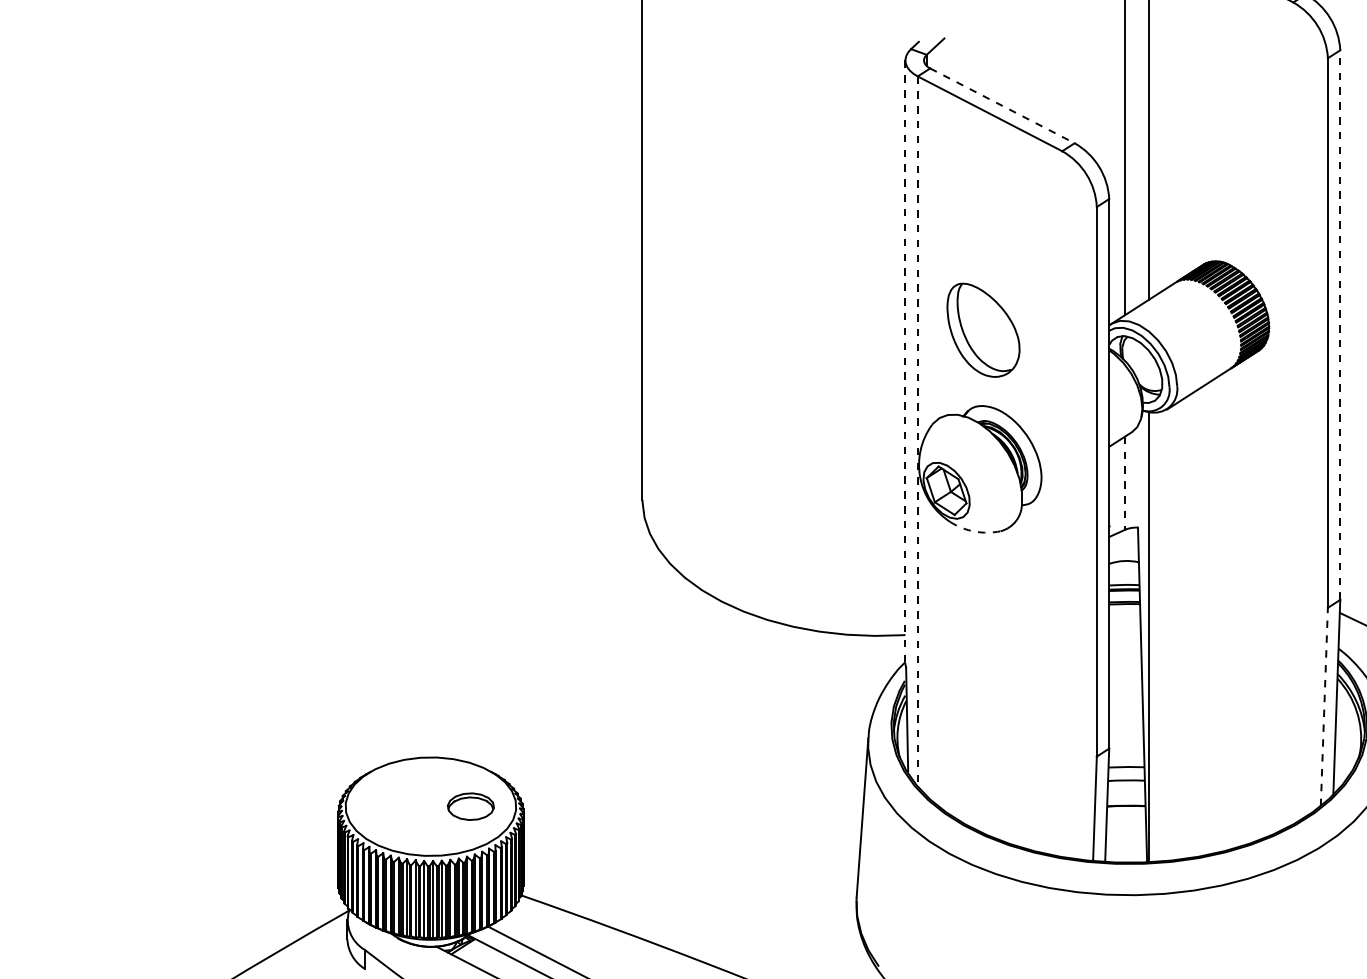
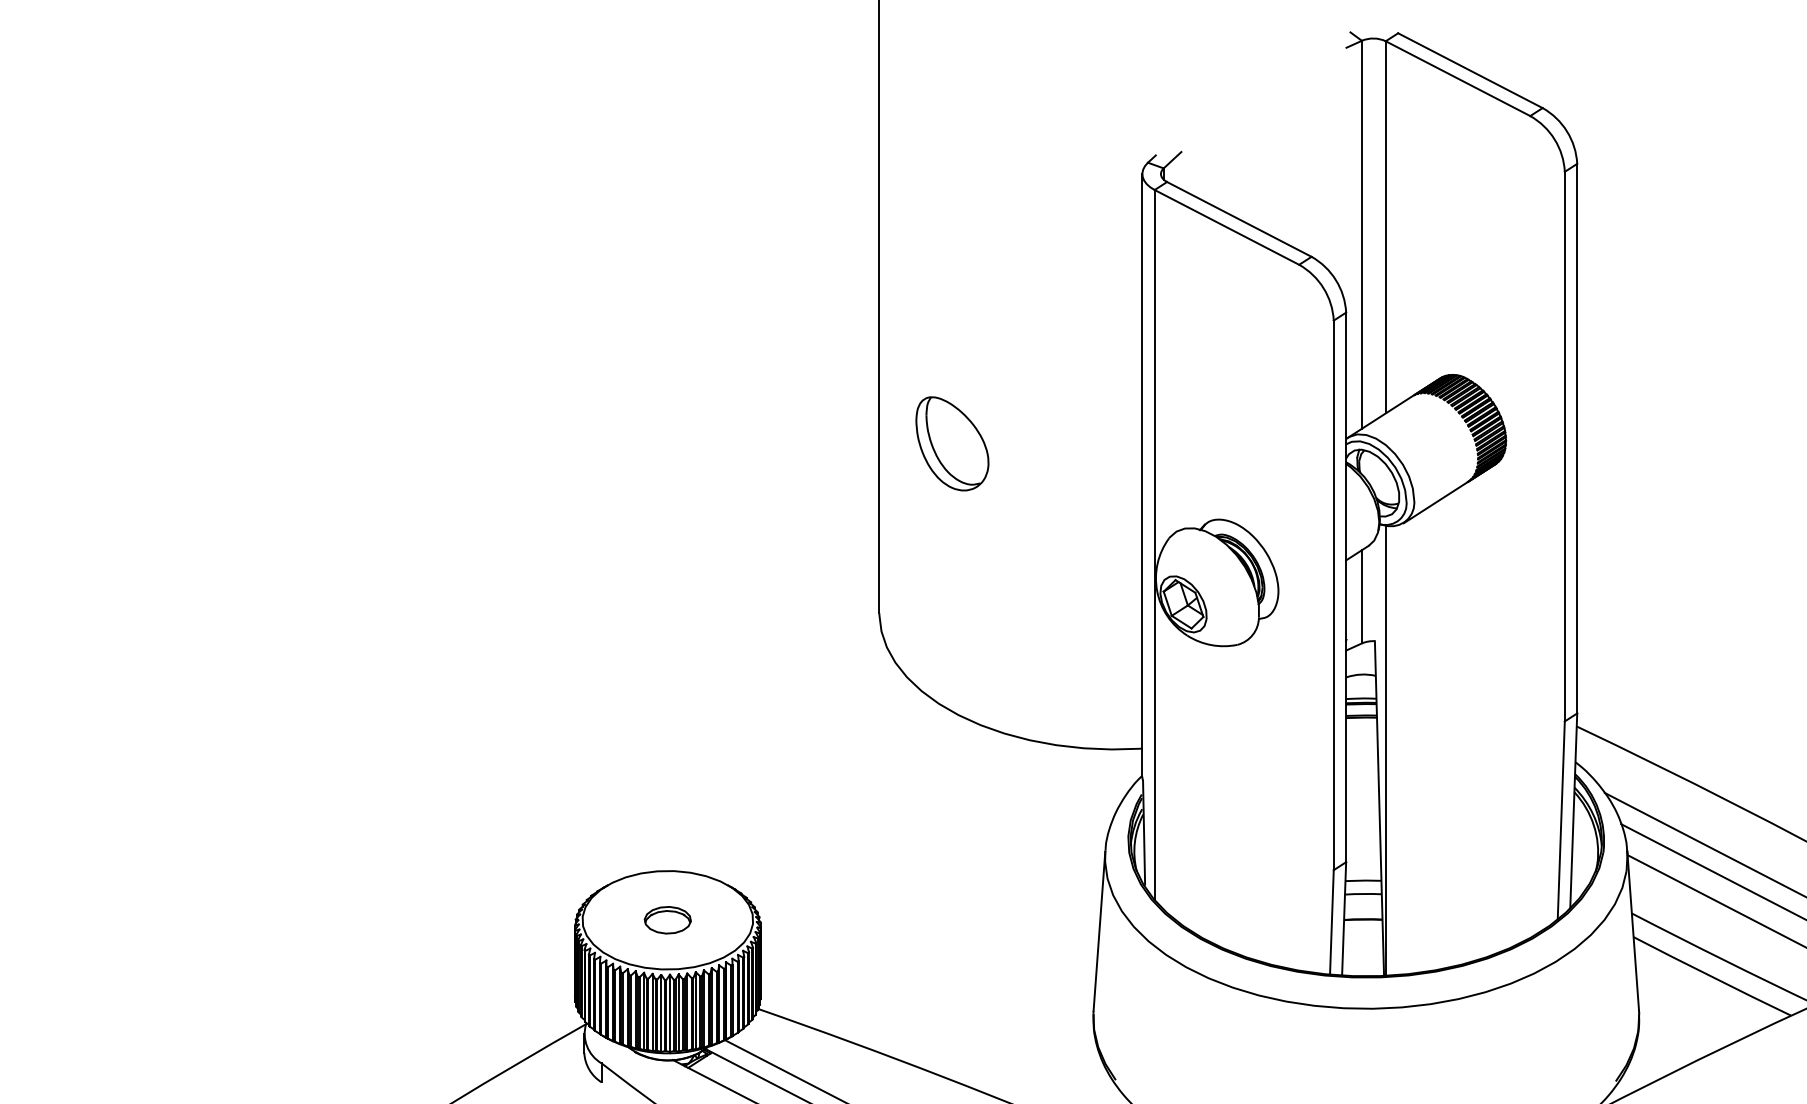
line: (1002, 105) -> (1239, 219), dashed -> solid
line: (1340, 324) -> (1577, 438), dashed -> solid
part: (983, 329) -> (952, 443), moved
line: (905, 361) -> (1142, 475), dashed -> solid
line: (917, 431) -> (1154, 545), dashed -> solid
line: (1124, 482) -> (1361, 596), dashed -> solid
arc: (974, 531) -> (1211, 645), dashed -> solid
line: (1324, 706) -> (1561, 820), dashed -> solid
part: (470, 806) -> (667, 920), moved

